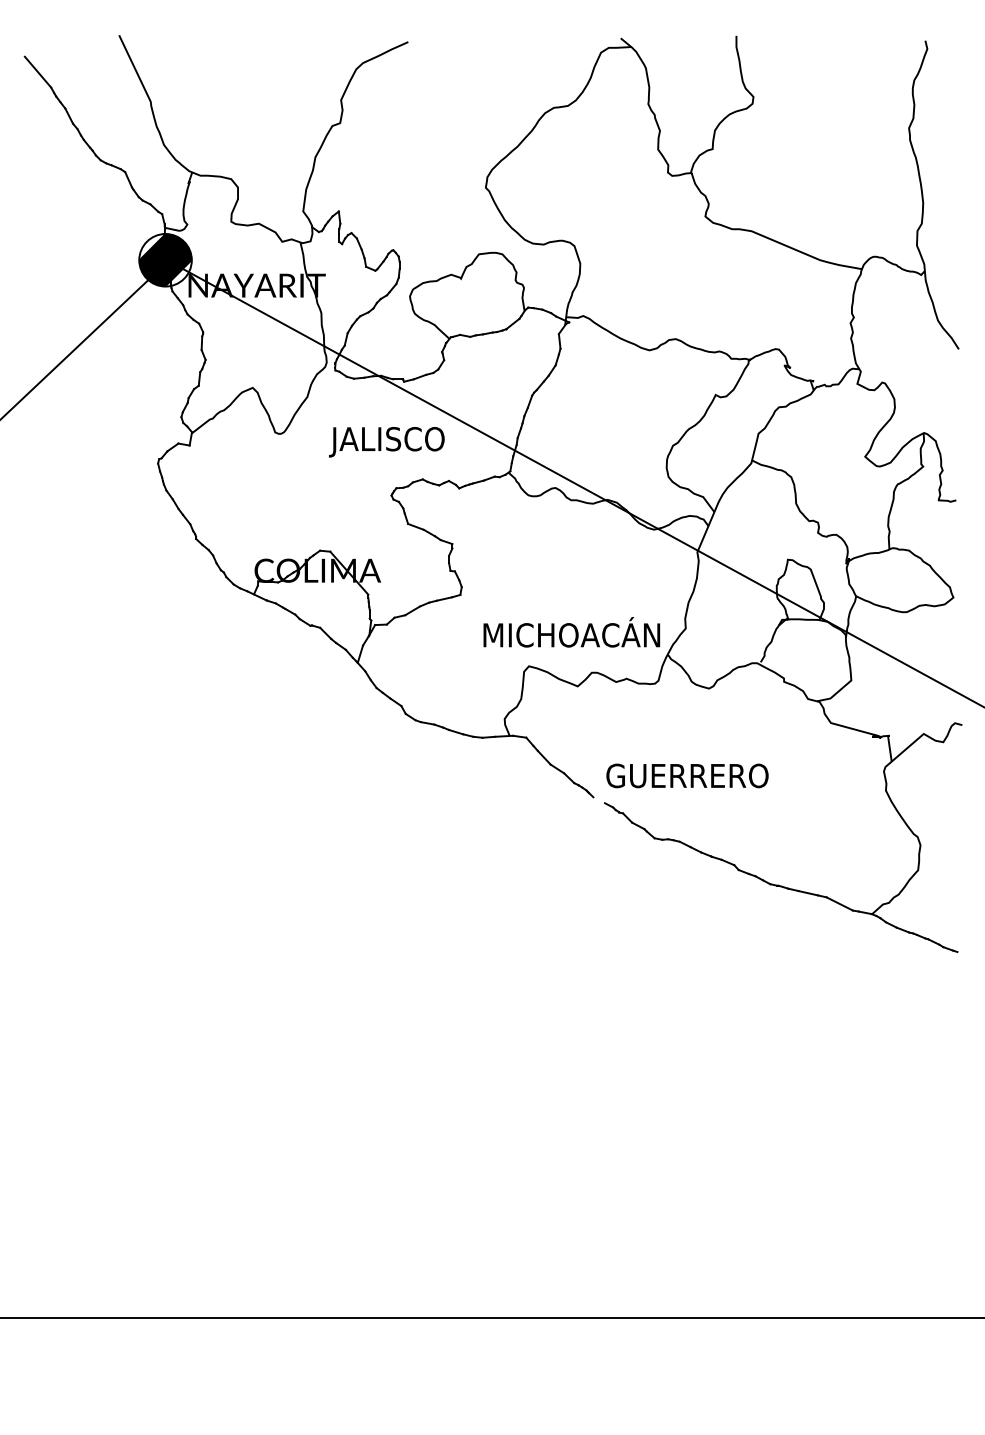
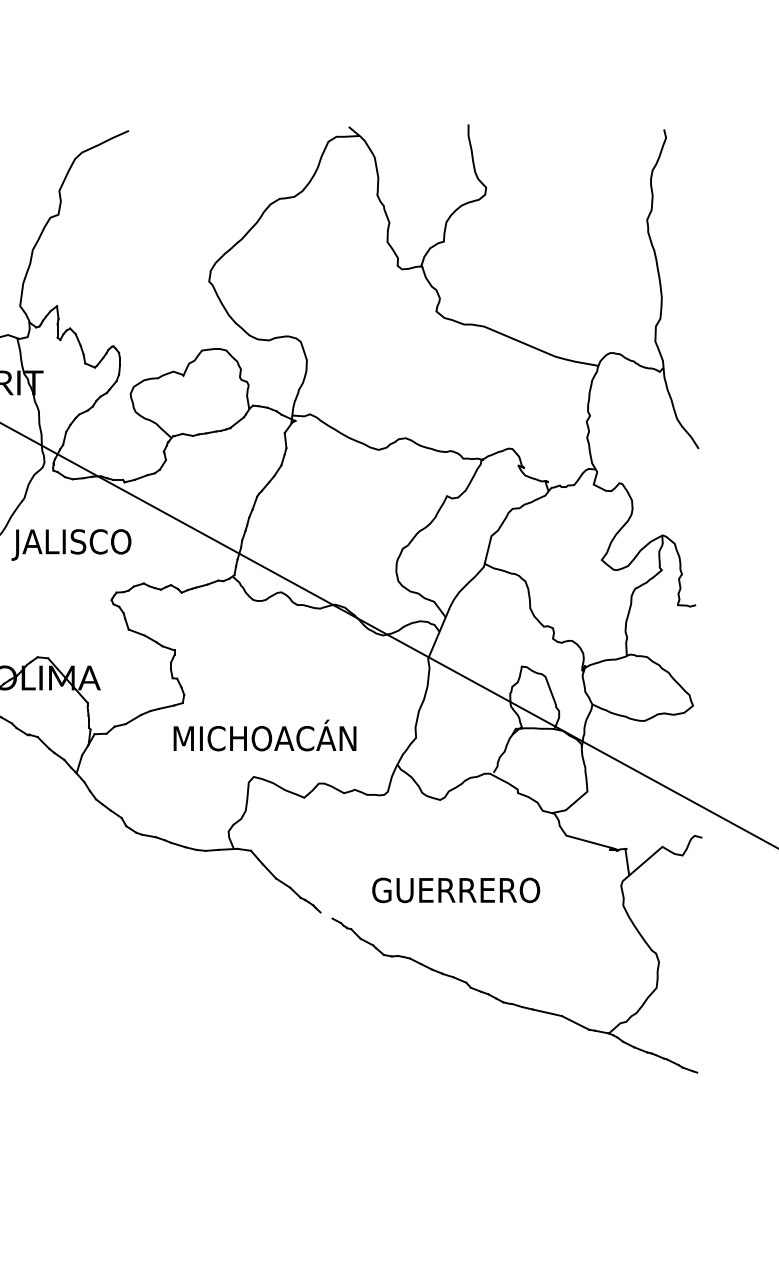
text: (386, 442) -> (71, 545), moved
text: (571, 632) -> (264, 735), moved
text: (687, 775) -> (456, 889), moved

